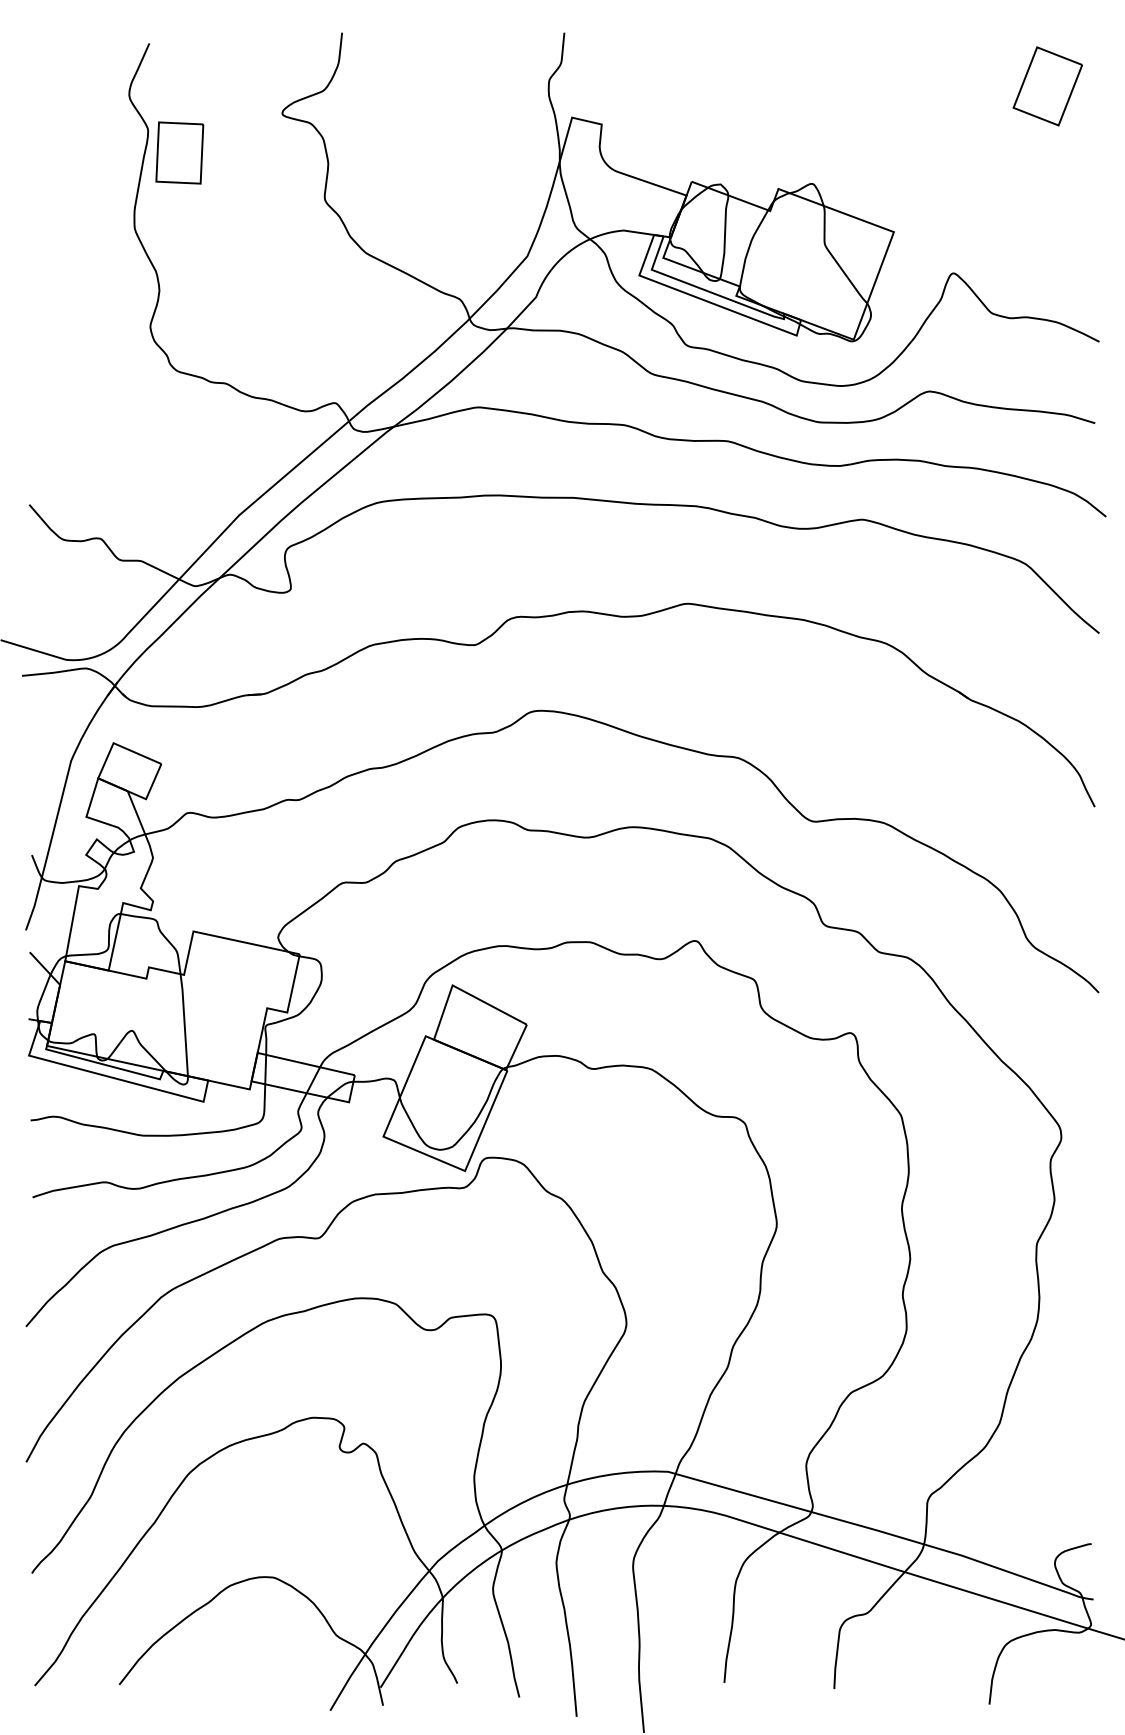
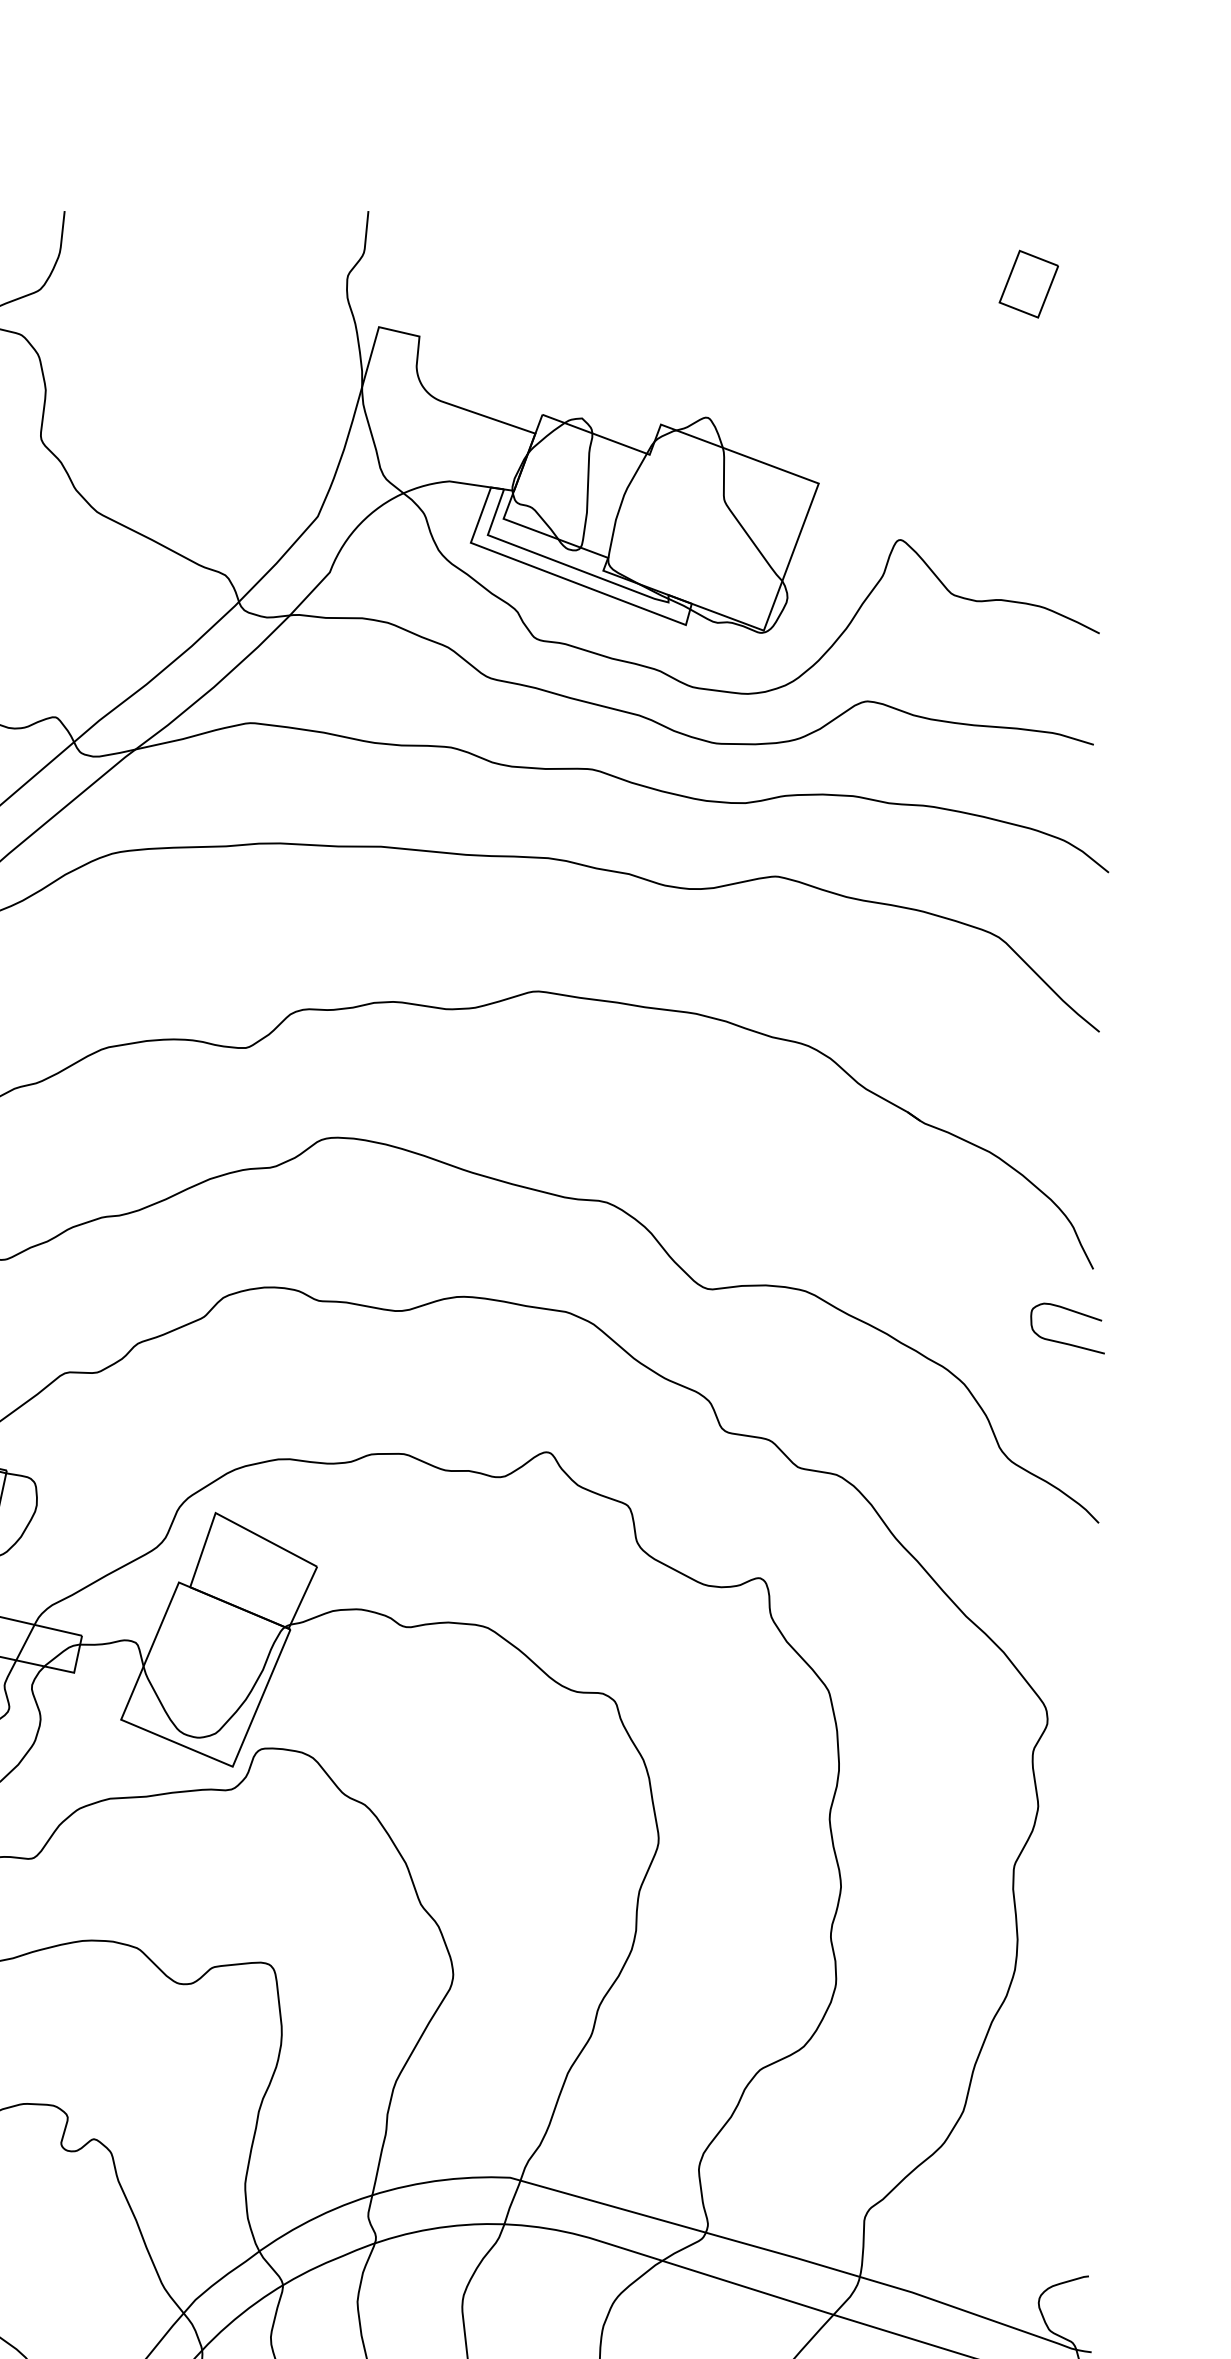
part: (1047, 85) -> (1028, 283), size x0.62
curve: (1071, 859) -> (1061, 1340), added

